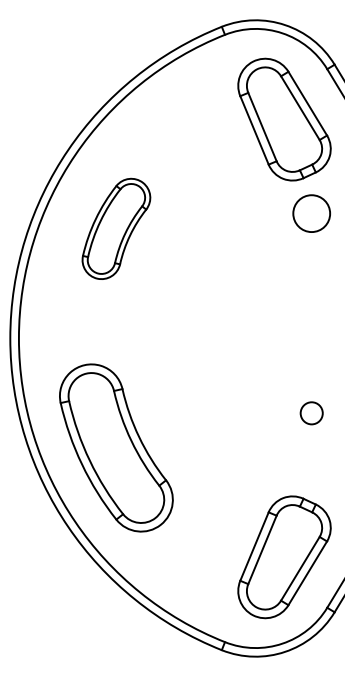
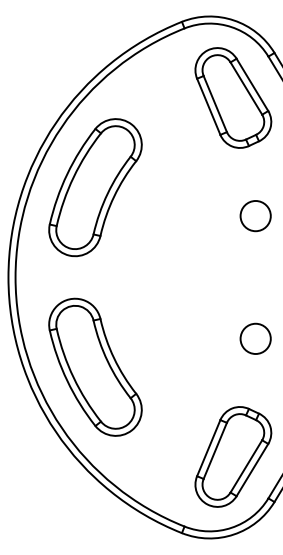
circle: (311, 213) -> (255, 215), moved
part: (116, 228) -> (95, 187), size x1.67
circle: (311, 412) -> (255, 338), size x1.67

